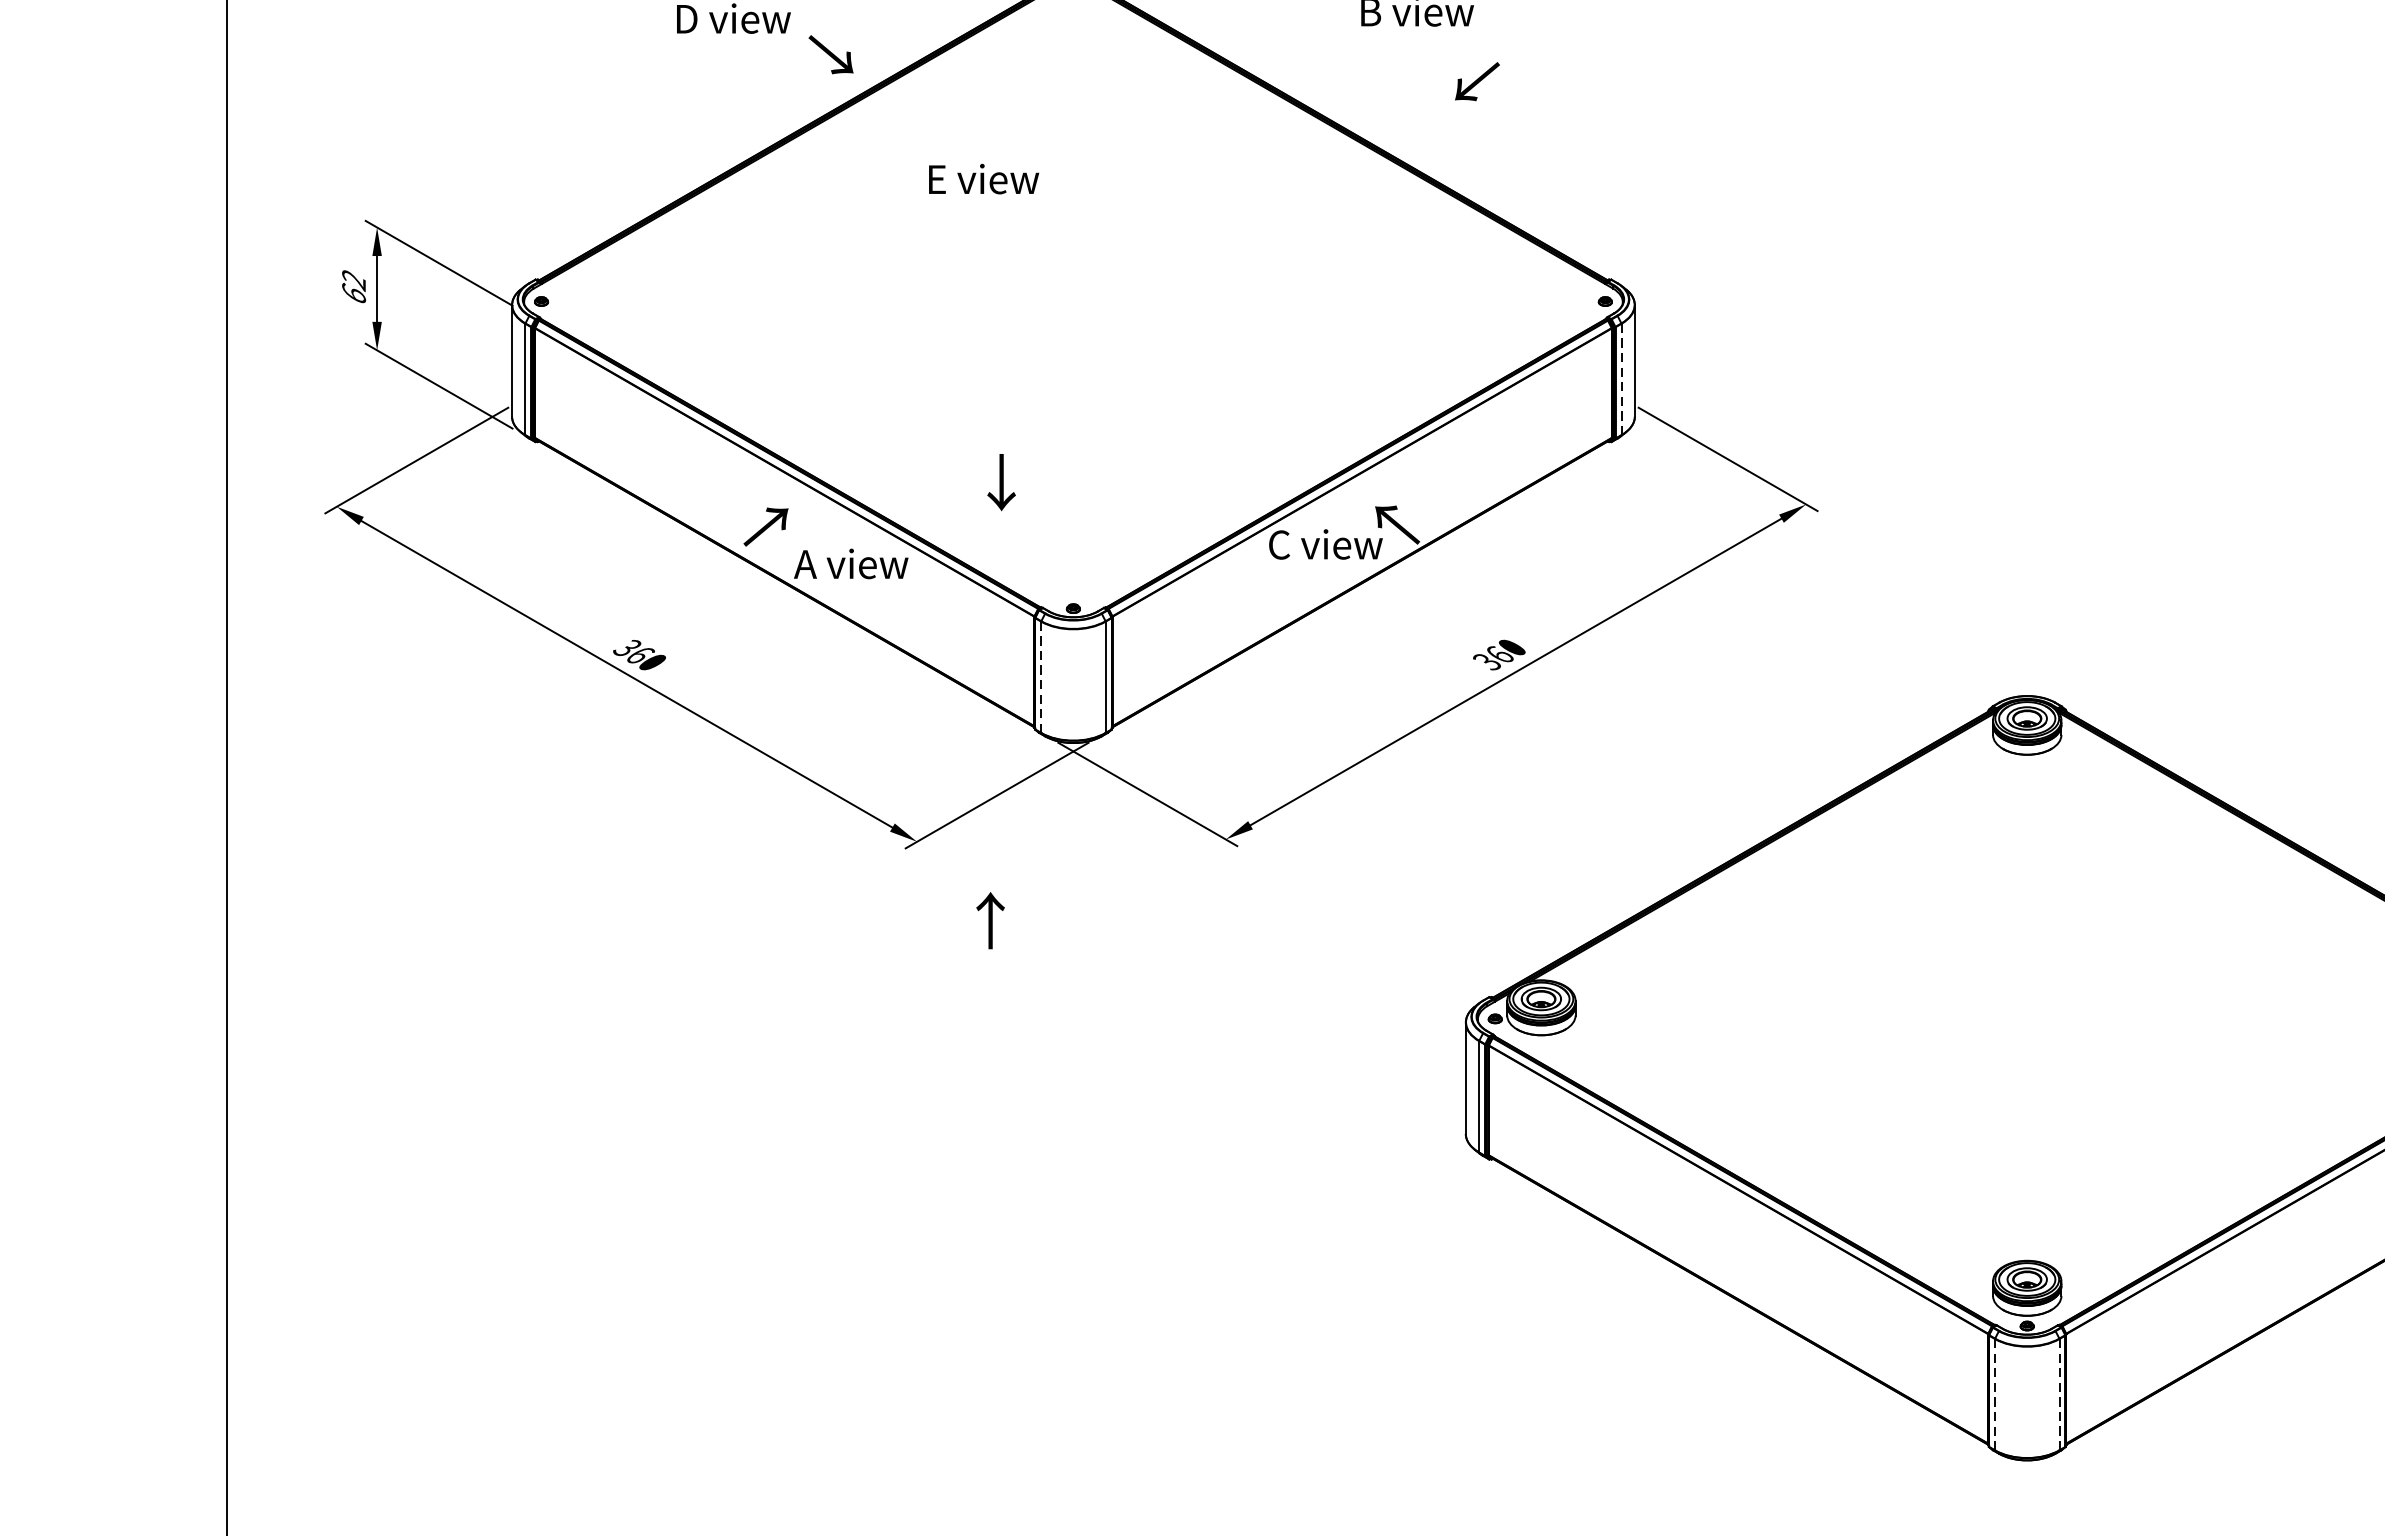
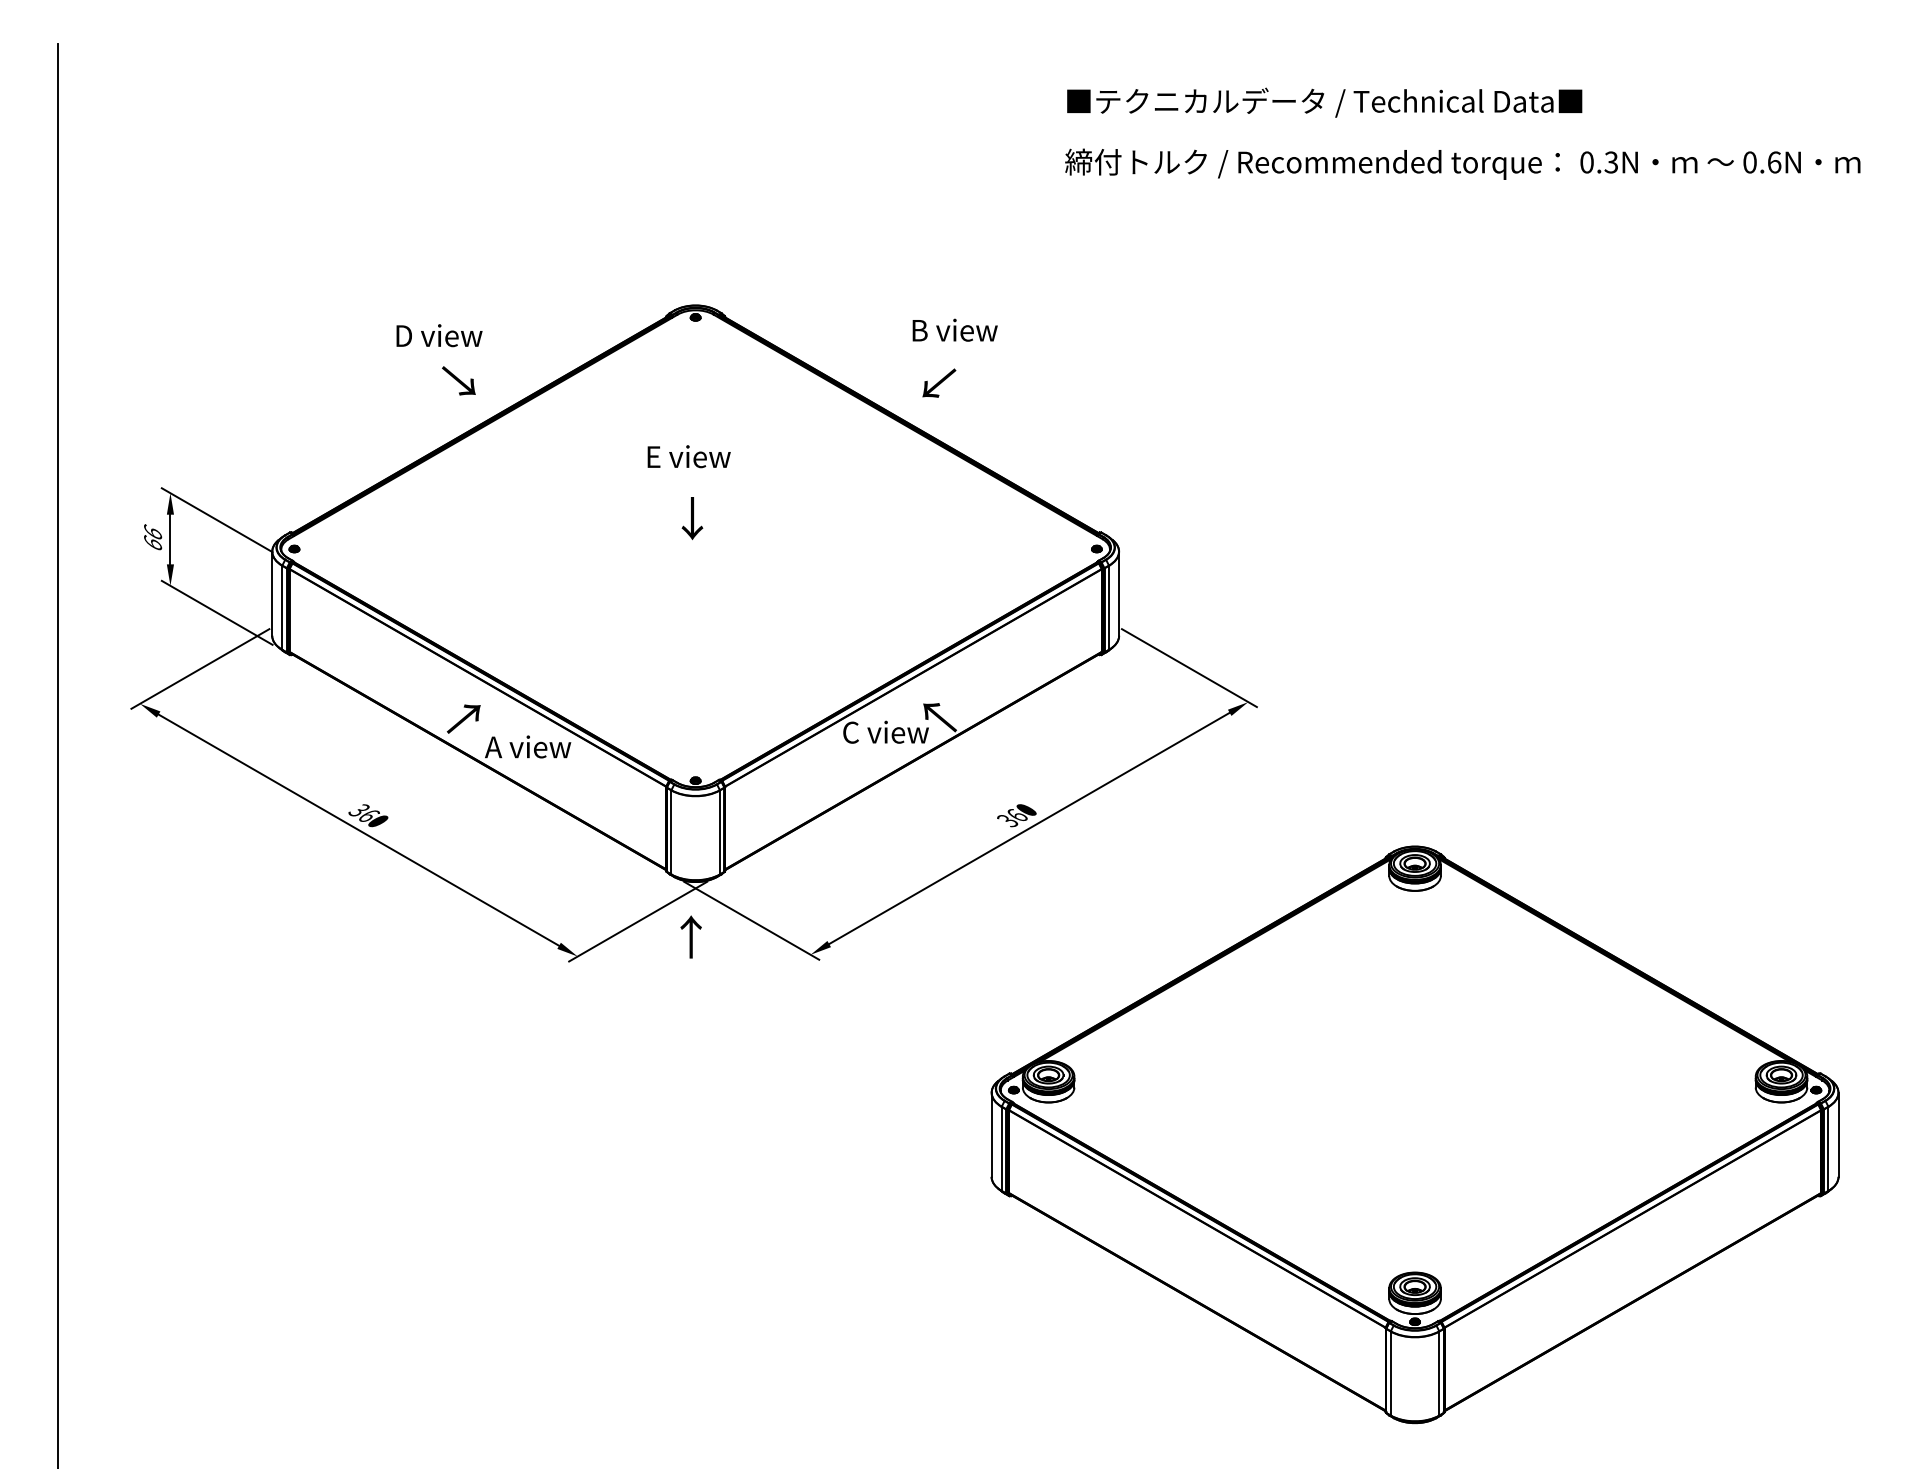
text: (830, 54) -> (458, 380), moved
text: (1477, 80) -> (939, 382), moved
text: (983, 178) -> (688, 456), moved
text: (354, 279) -> (153, 532), 62 -> 66
line: (1622, 379) -> (1109, 607), dashed -> solid
text: (1001, 482) -> (692, 518), moved
line: (1041, 677) -> (671, 832), dashed -> solid
text: (989, 919) -> (690, 936), moved
line: (1994, 1394) -> (1390, 1373), dashed -> solid
line: (2059, 1394) -> (1439, 1373), dashed -> solid

